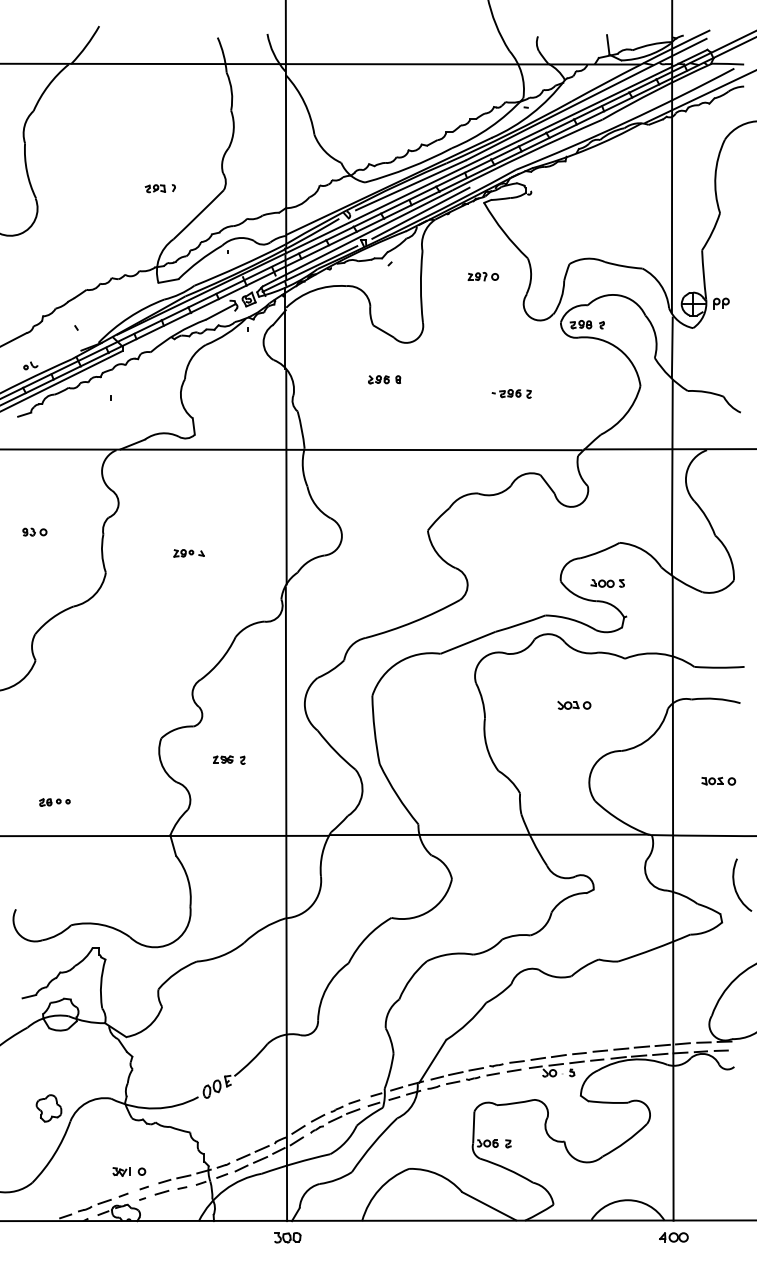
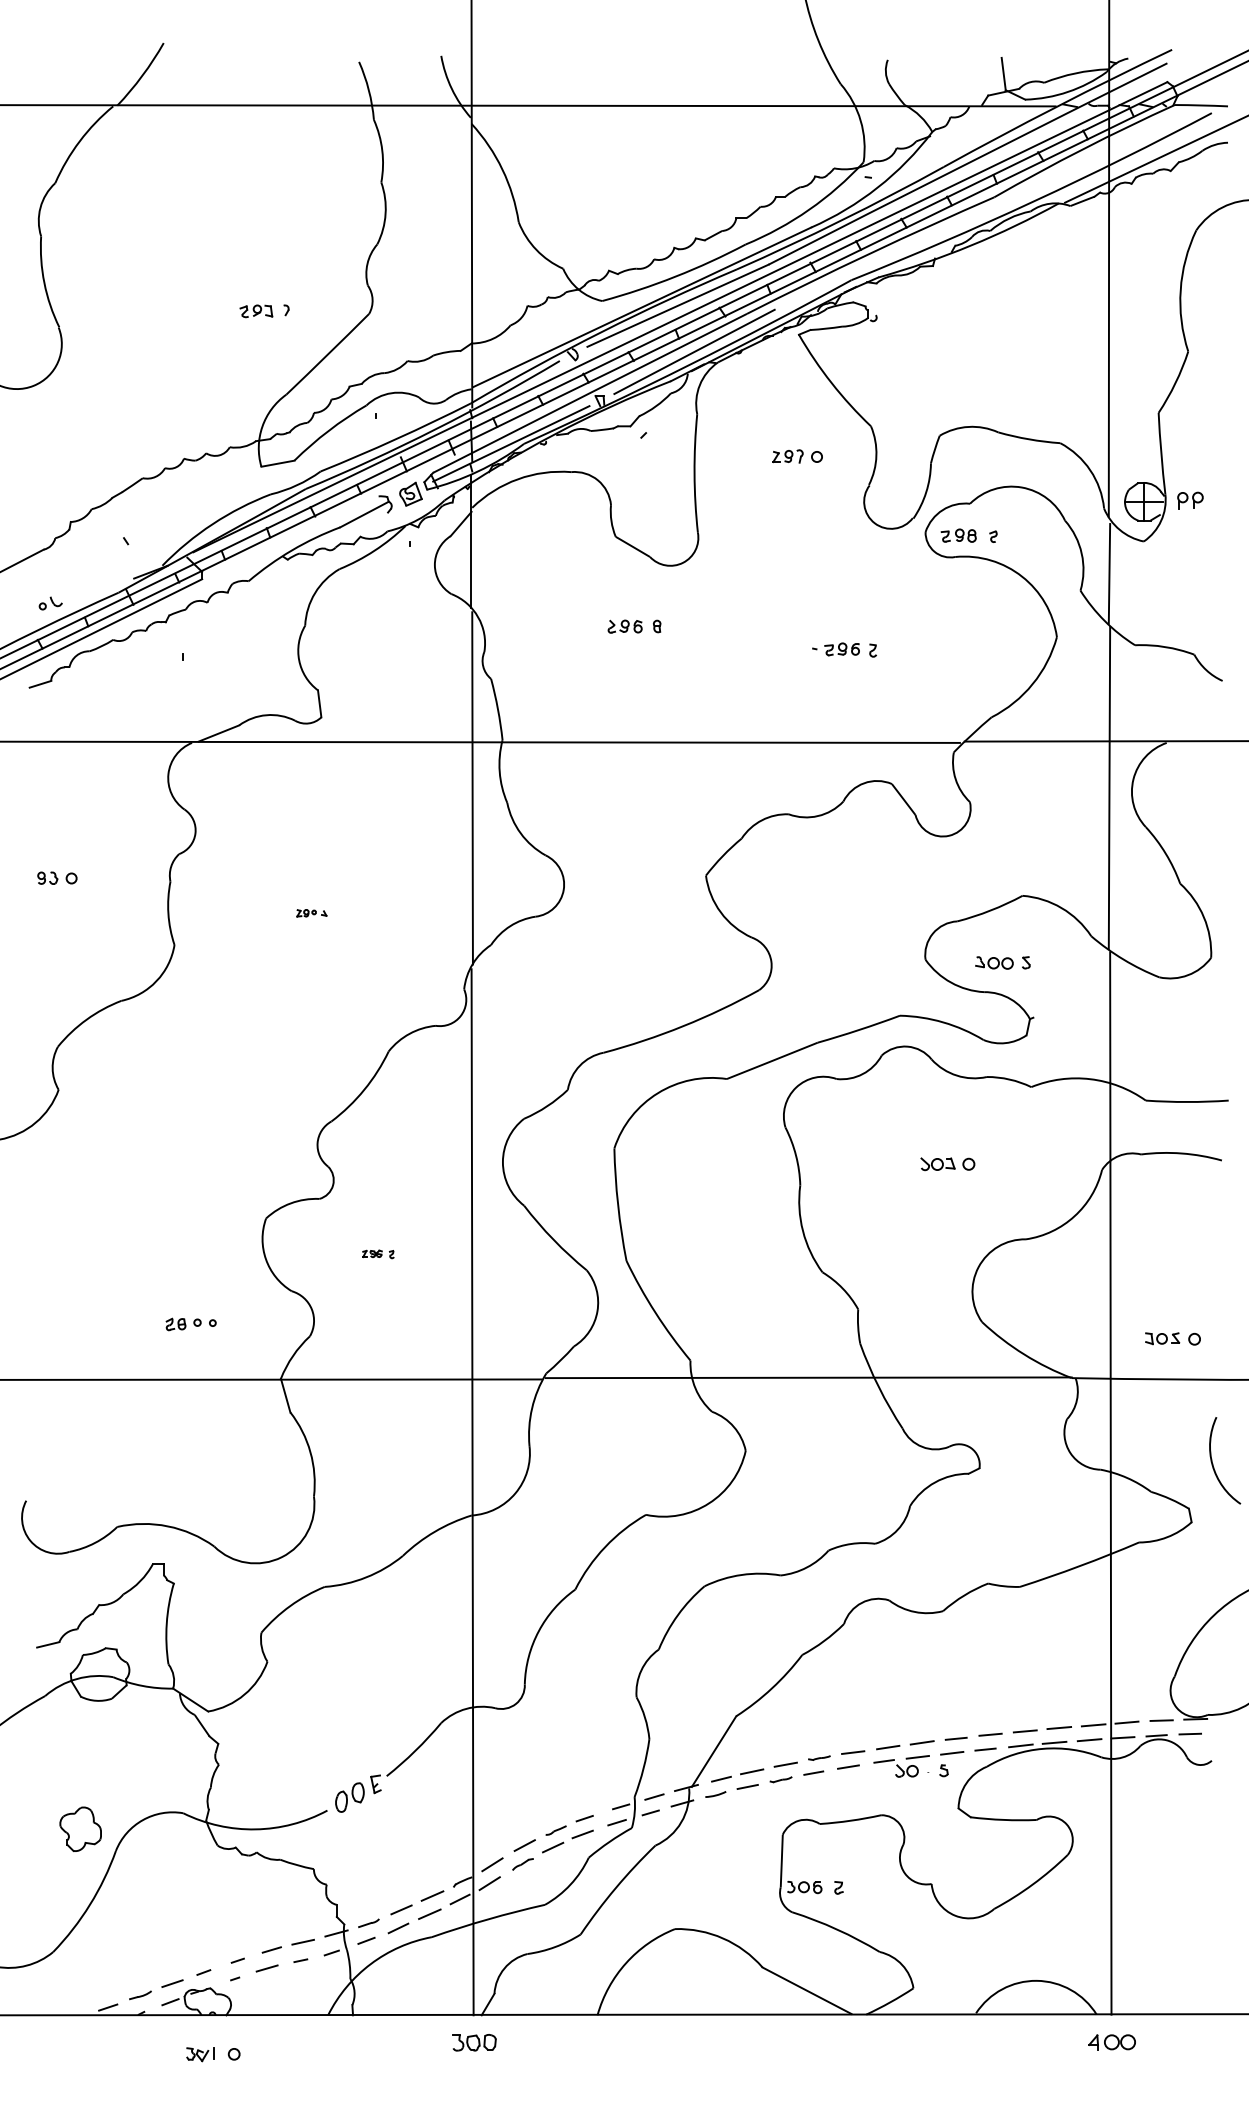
part: (188, 553) -> (310, 913), size x0.6
part: (229, 759) -> (378, 1253), size x0.6
part: (718, 780) -> (1172, 1337), moved
part: (54, 802) -> (190, 1324), moved
part: (129, 1171) -> (213, 2053), moved

